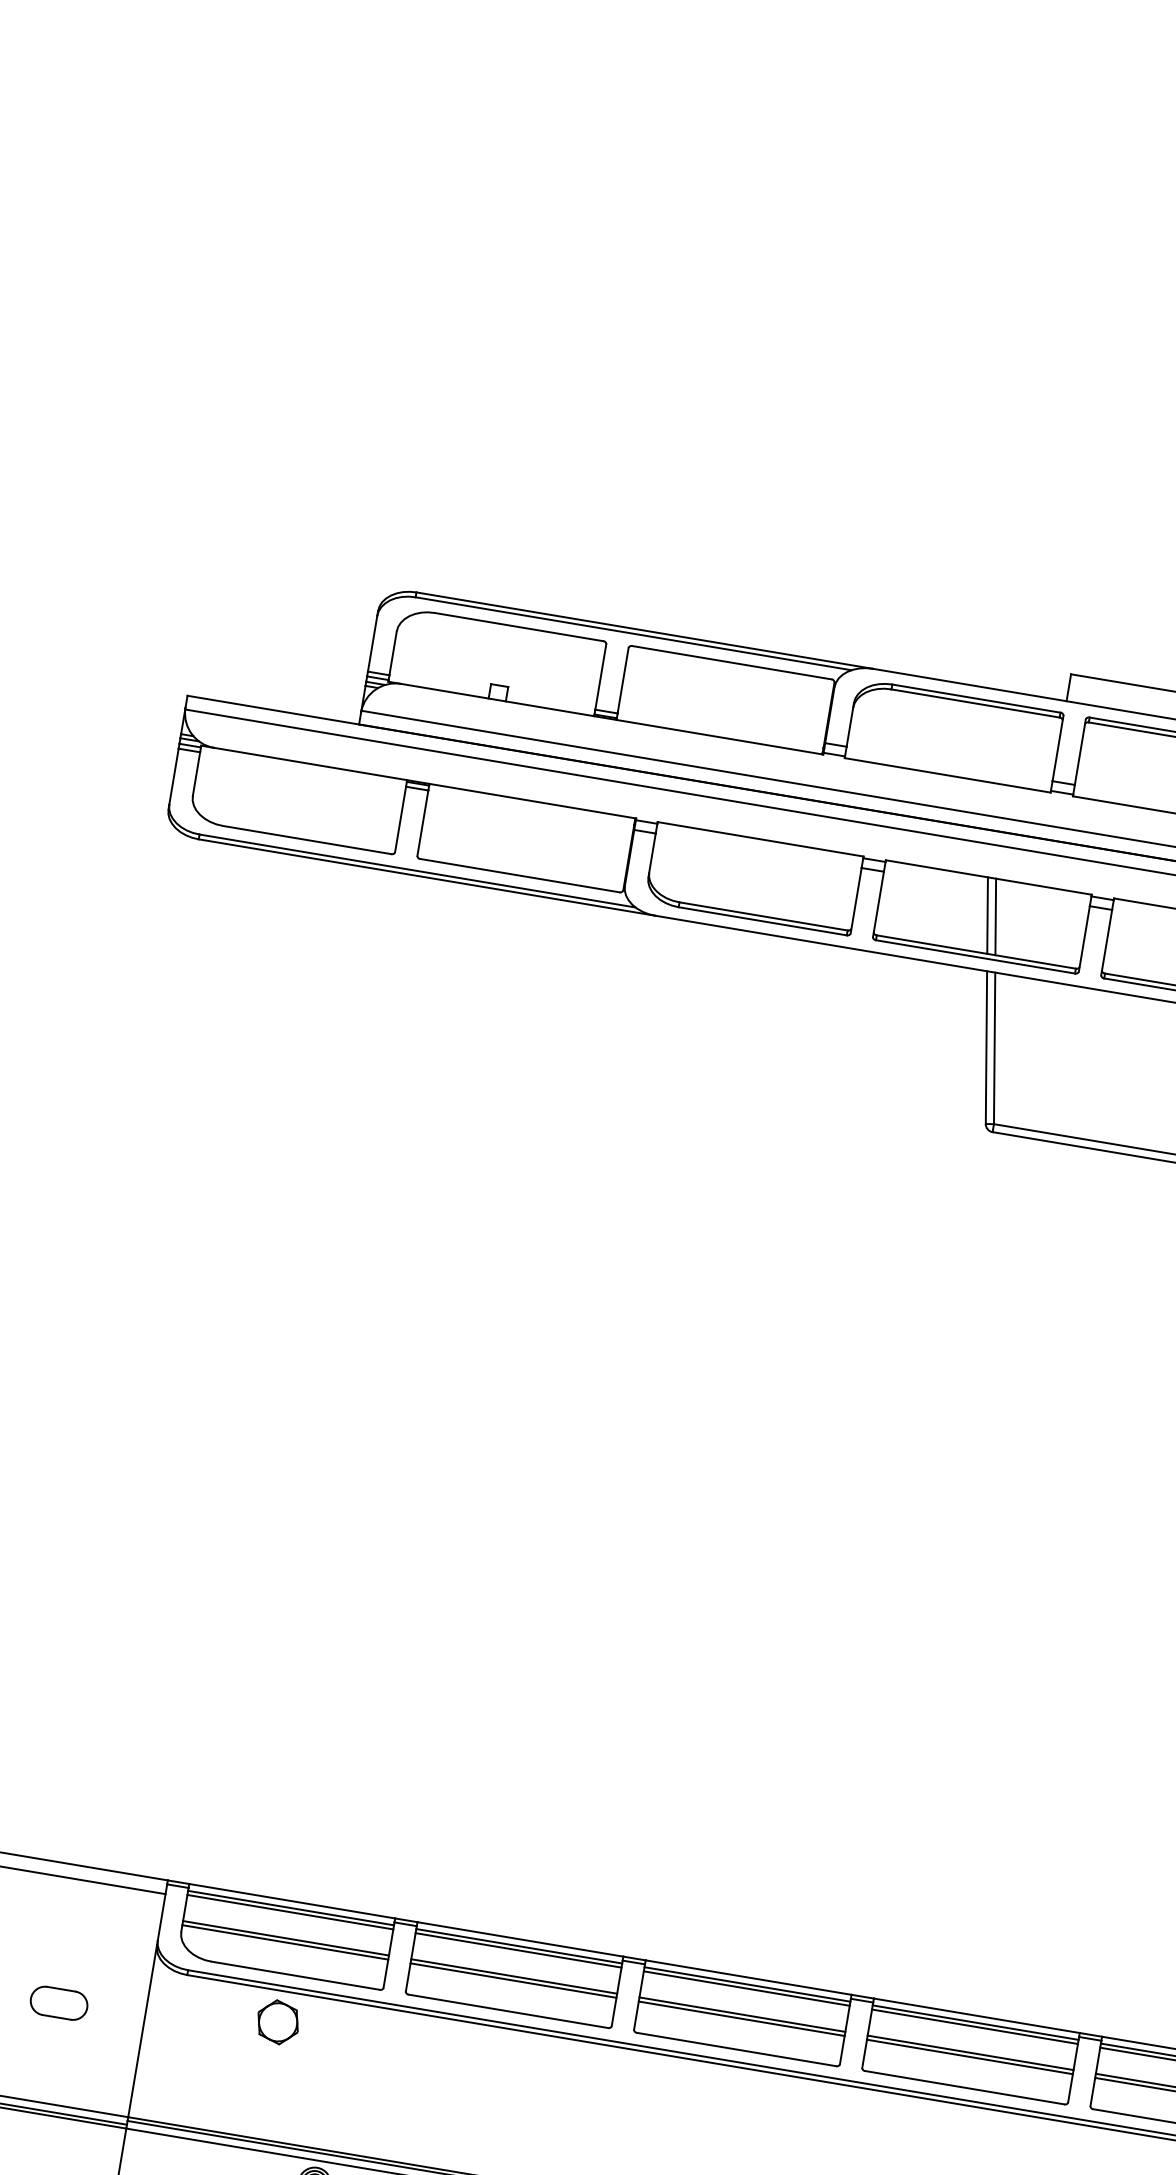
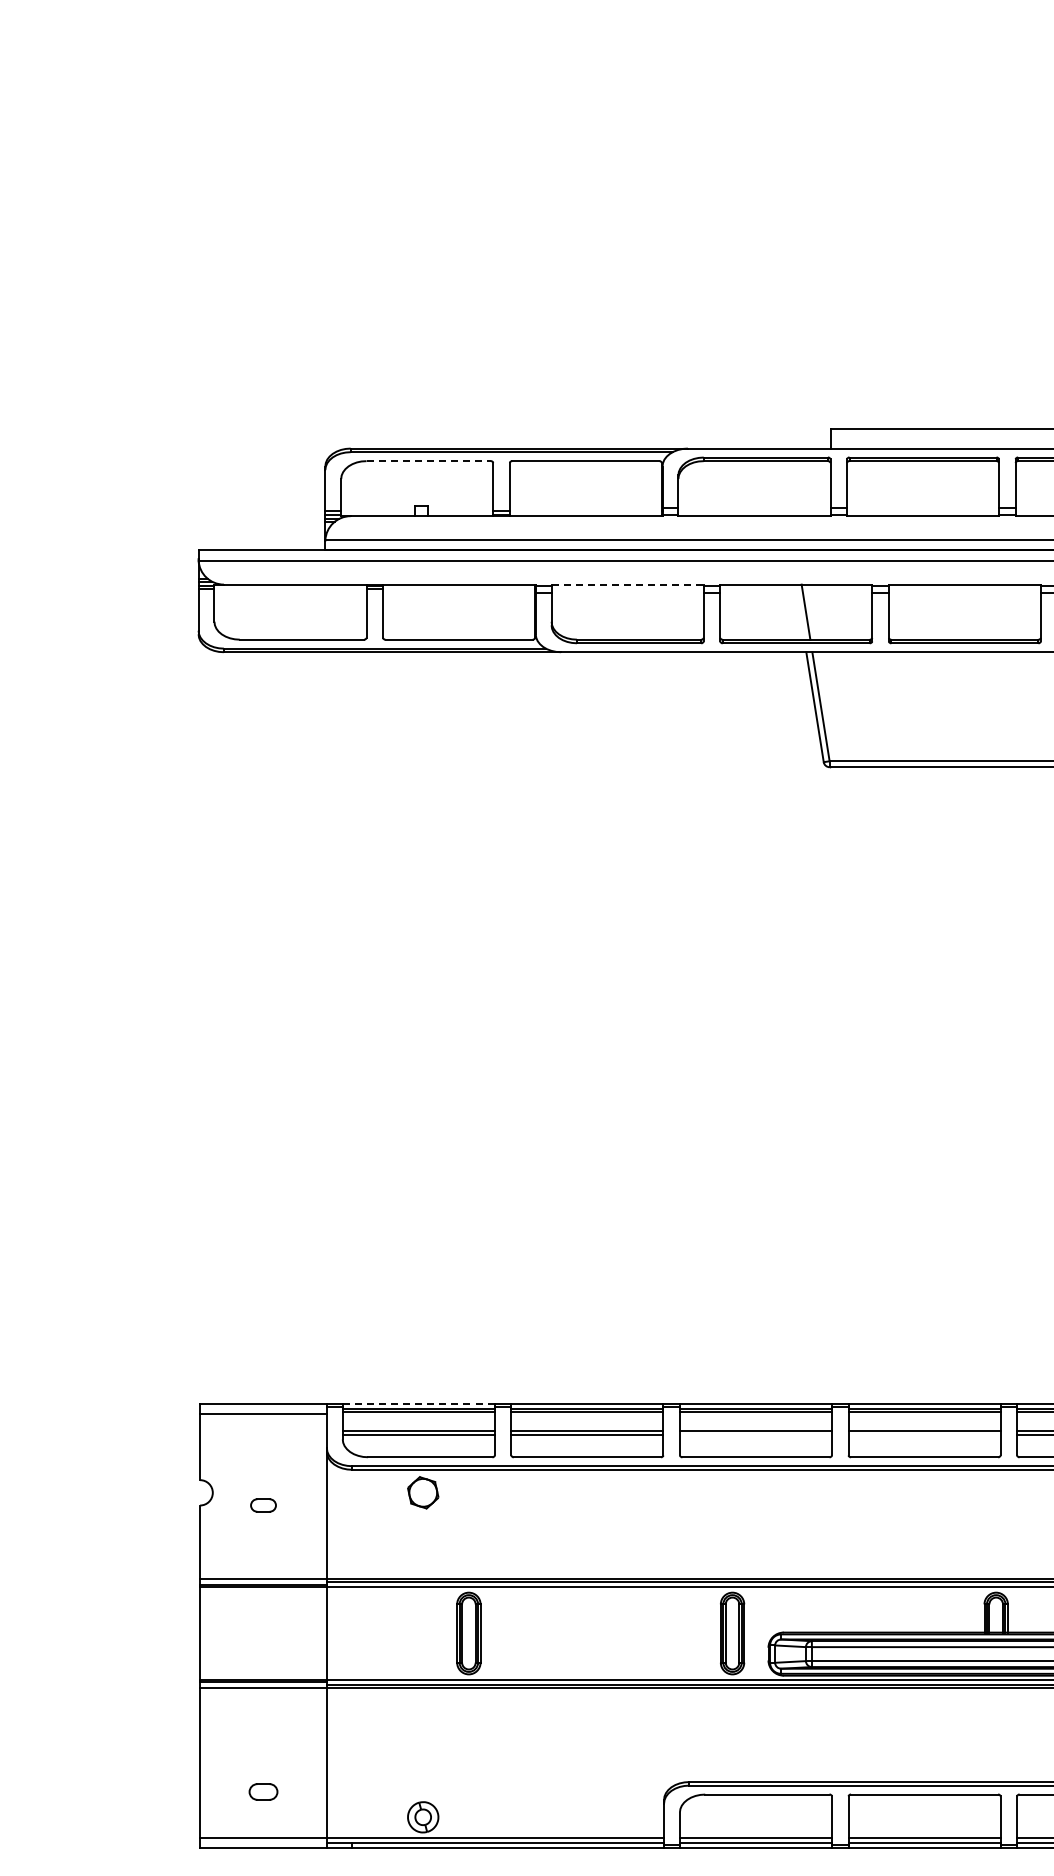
line: (520, 627) -> (429, 461), solid -> dashed
line: (761, 839) -> (628, 584), solid -> dashed
line: (987, 914) -> (799, 611), removed
line: (293, 1901) -> (419, 1404), solid -> dashed
part: (59, 2003) -> (263, 1505), size x0.6
line: (741, 2018) -> (755, 1434), removed
line: (969, 2056) -> (924, 1434), removed

